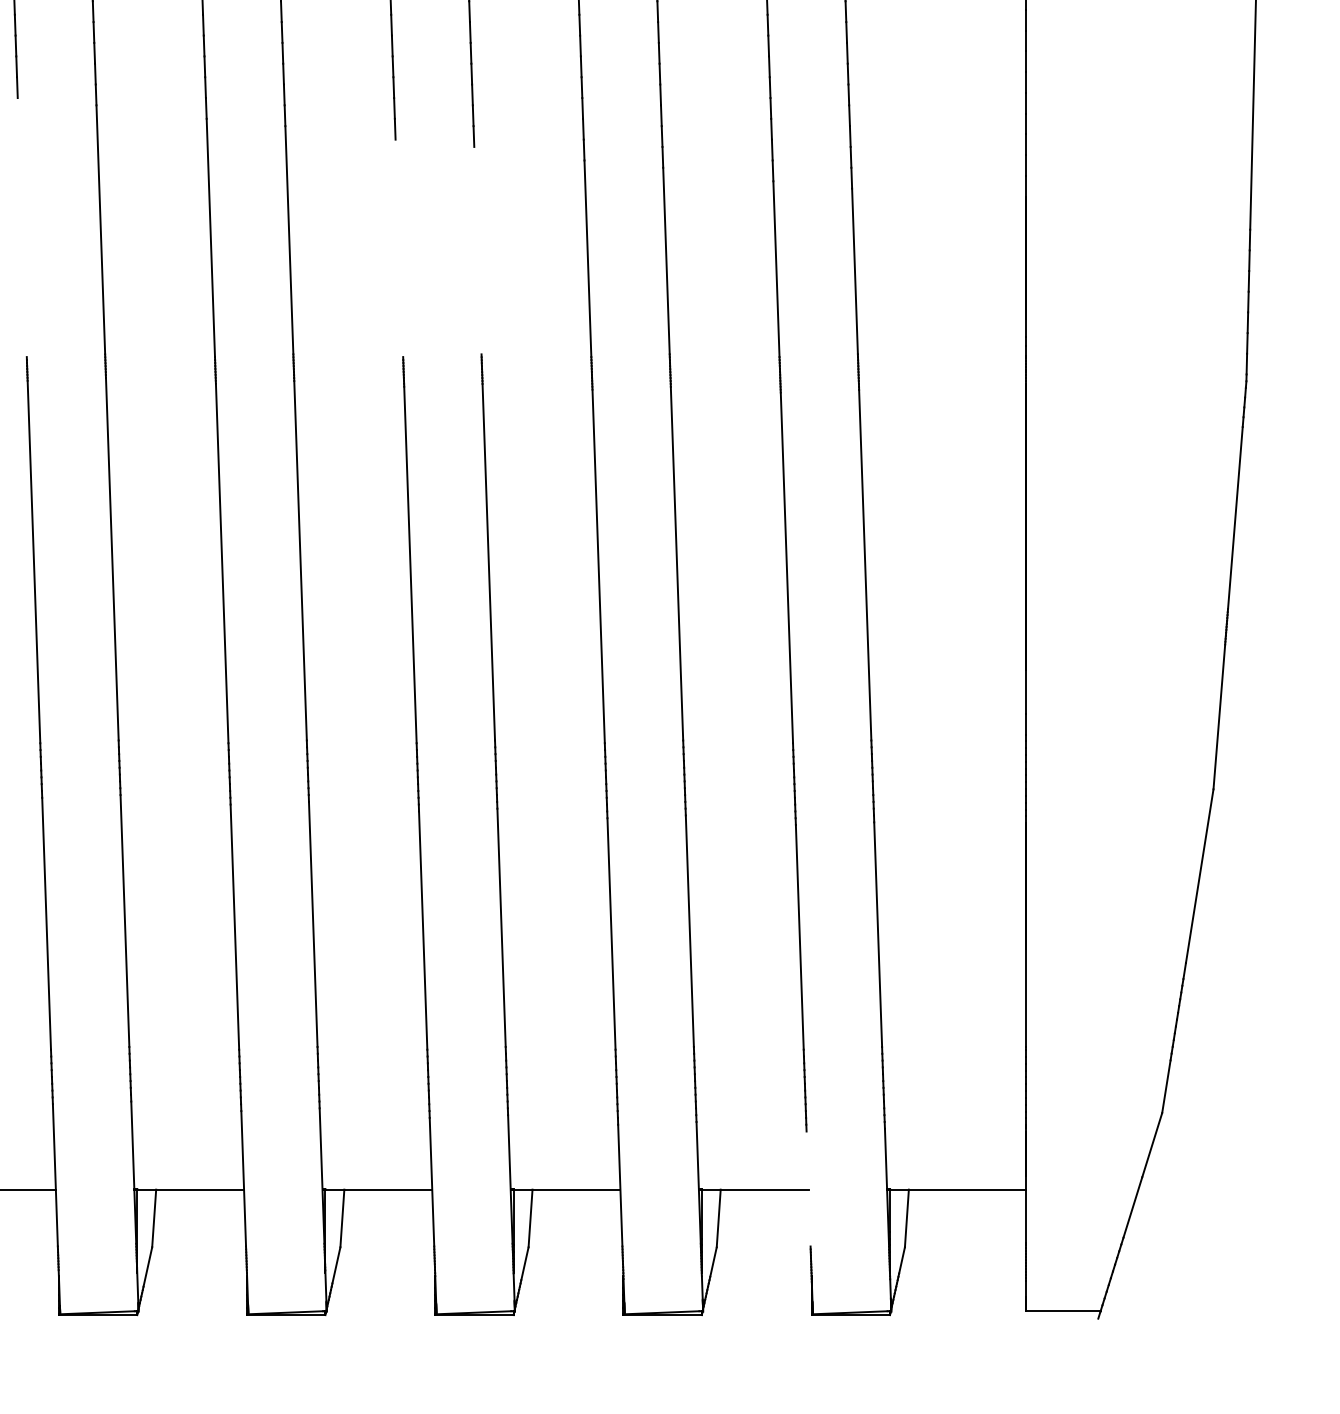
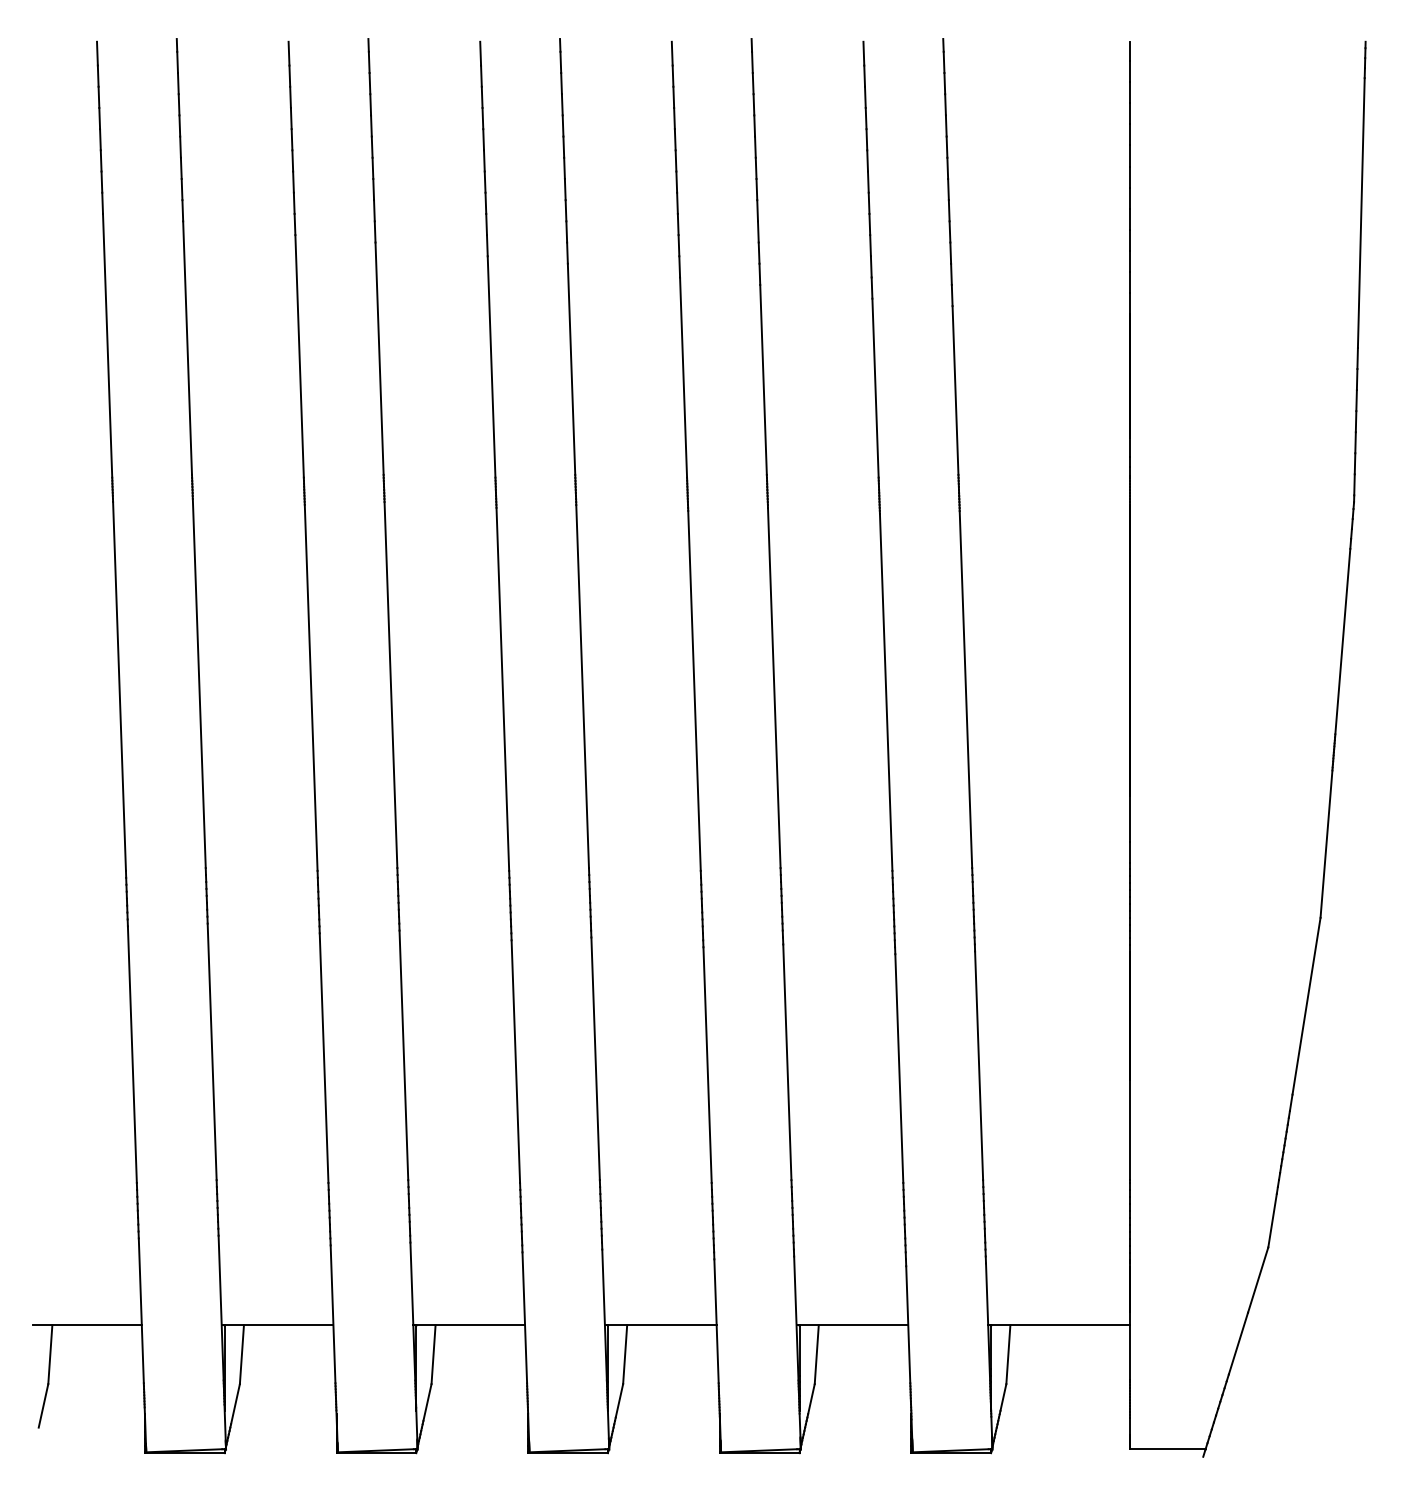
line: (22, 227) -> (107, 345), added
line: (399, 247) -> (491, 366), added
line: (477, 249) -> (571, 368), added
line: (808, 1188) -> (908, 1324), added

